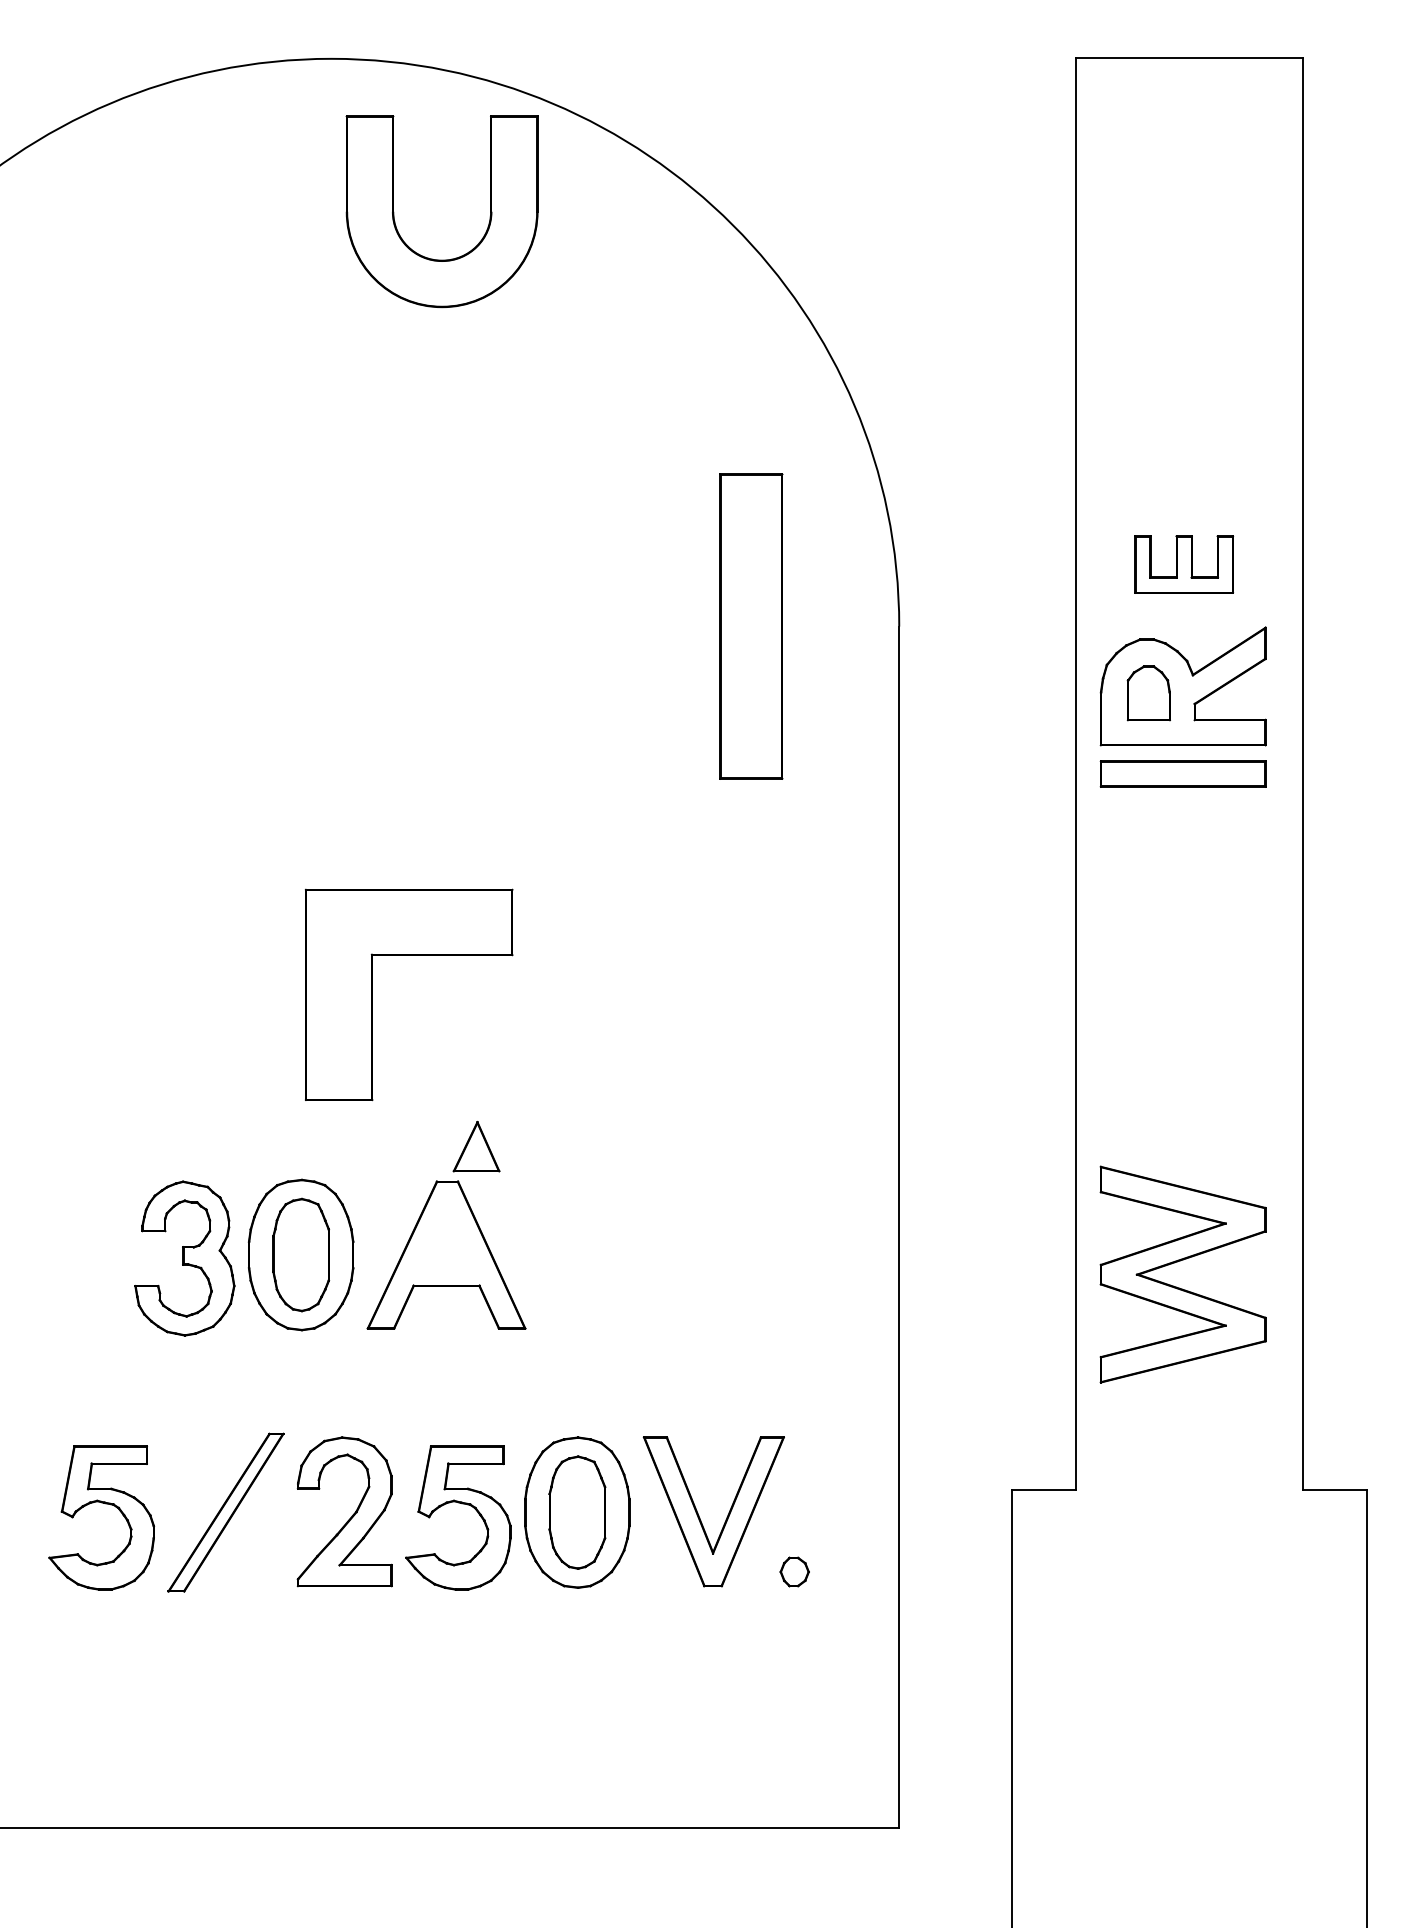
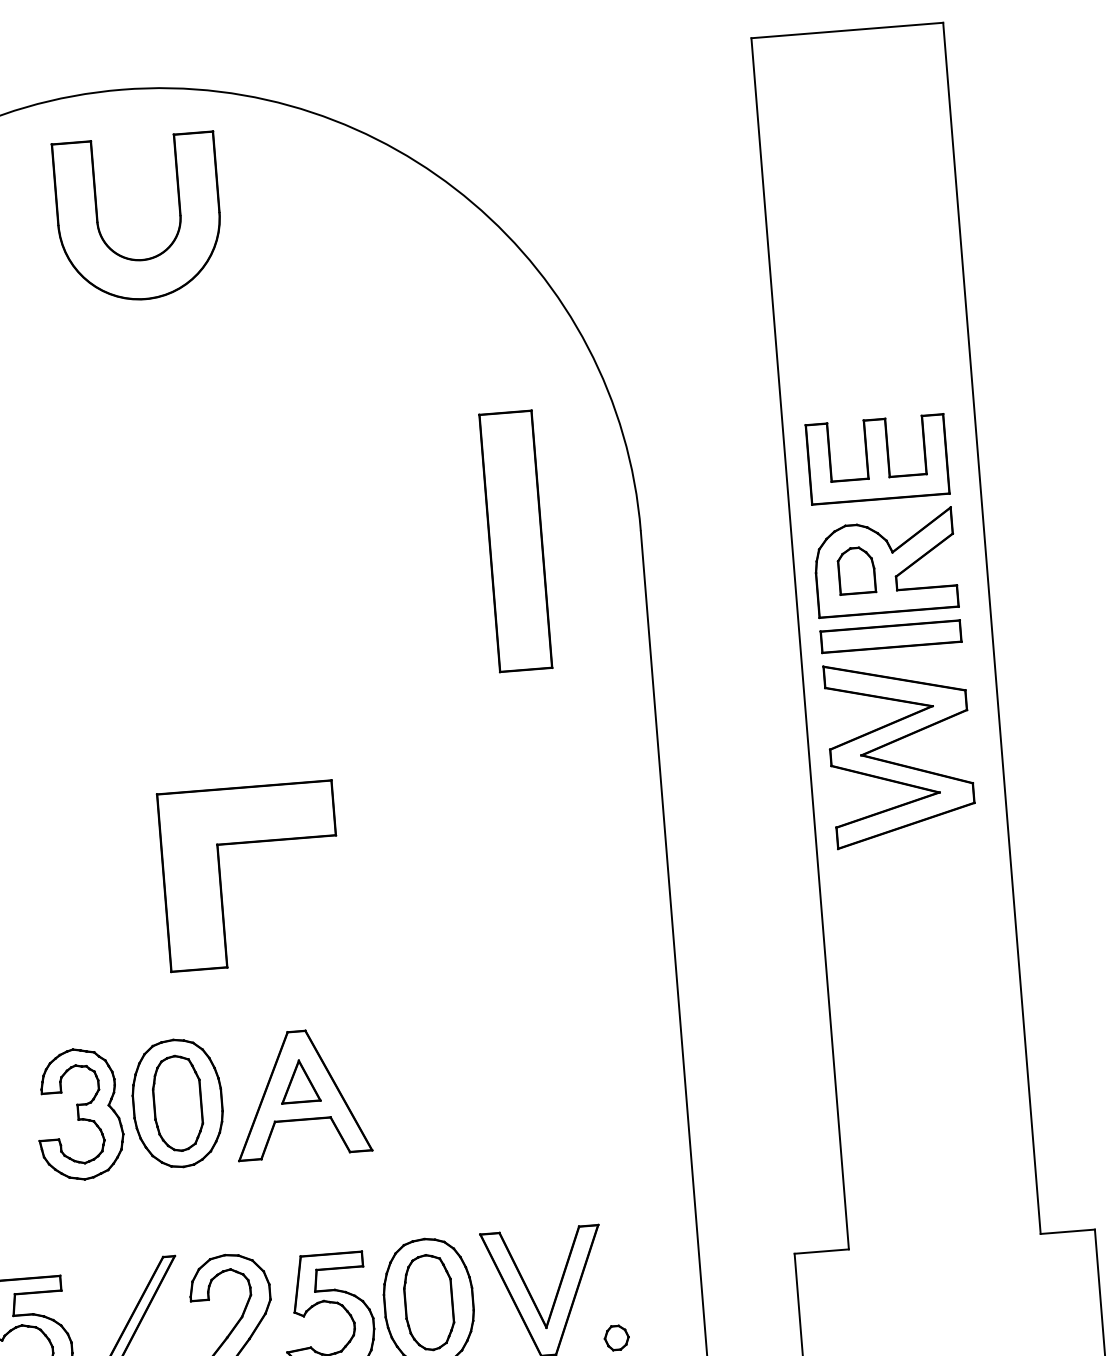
part: (394, 212) -> (98, 222), moved
part: (1183, 564) -> (877, 459), size x1.67
part: (476, 1146) -> (299, 1081), moved
part: (1177, 1262) -> (894, 742), moved

